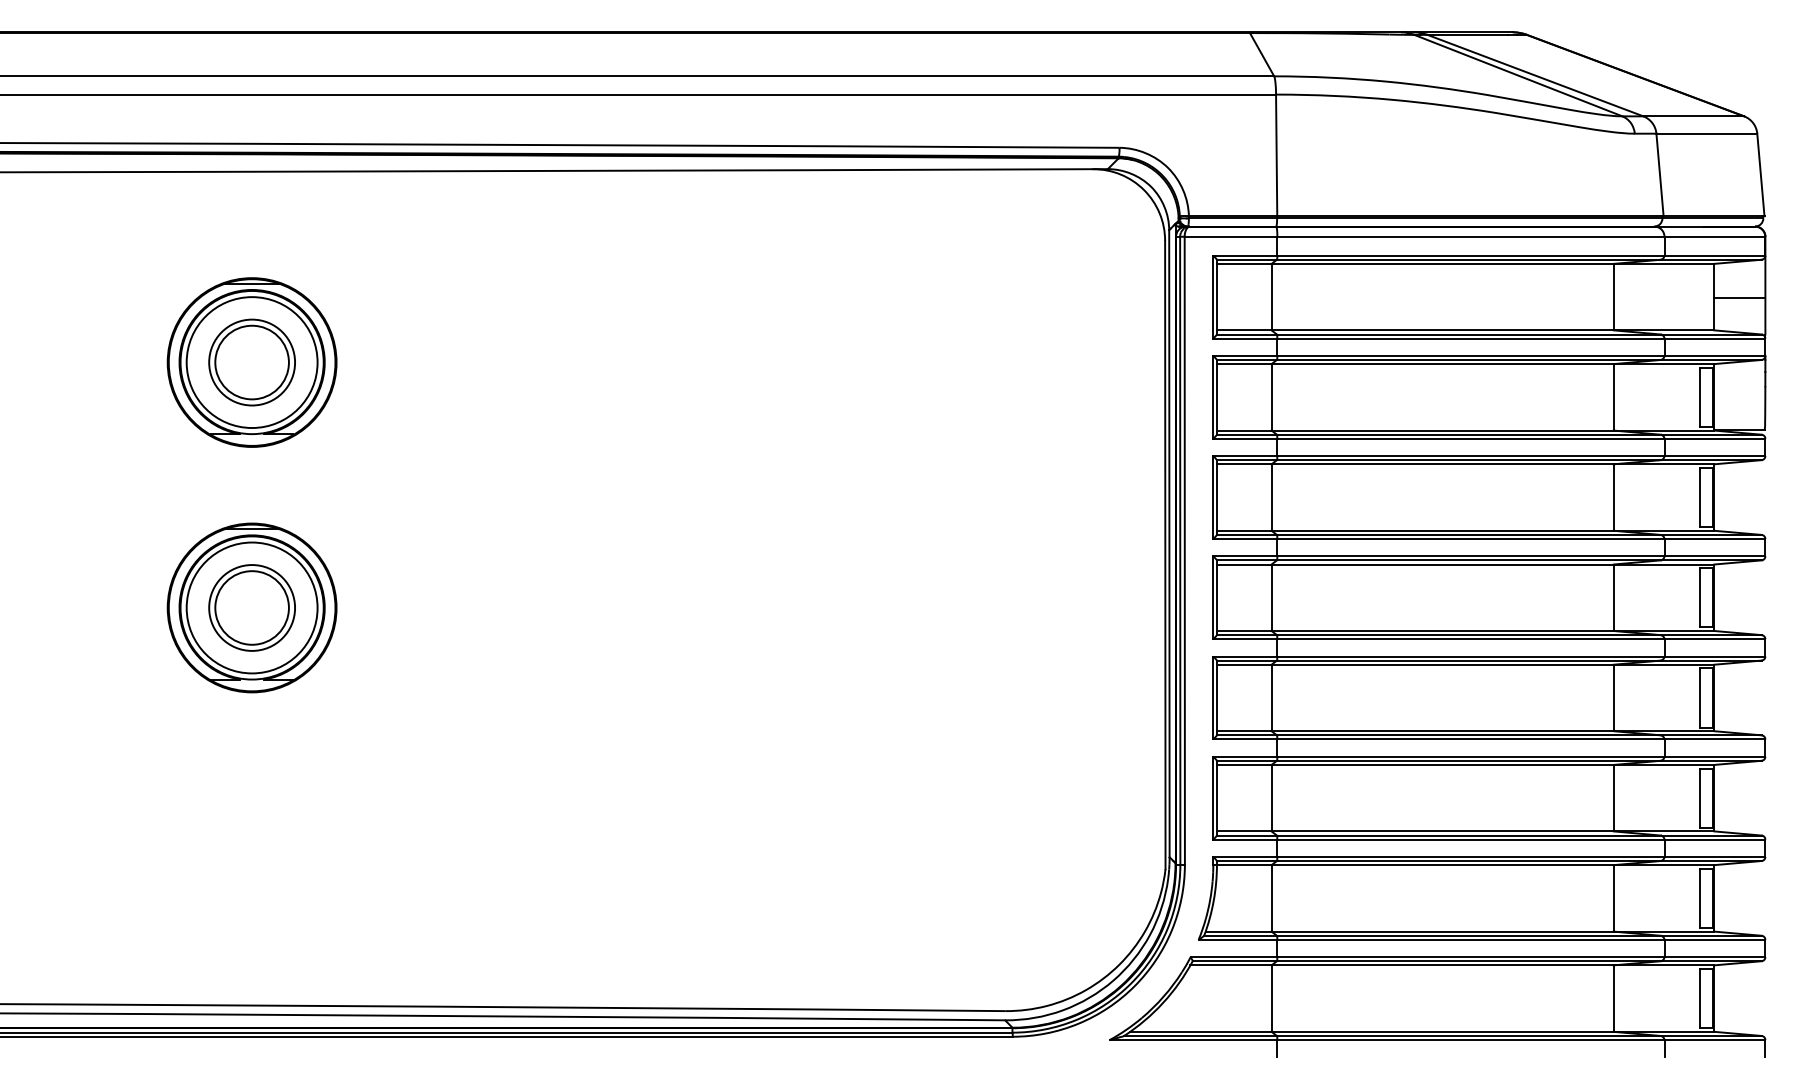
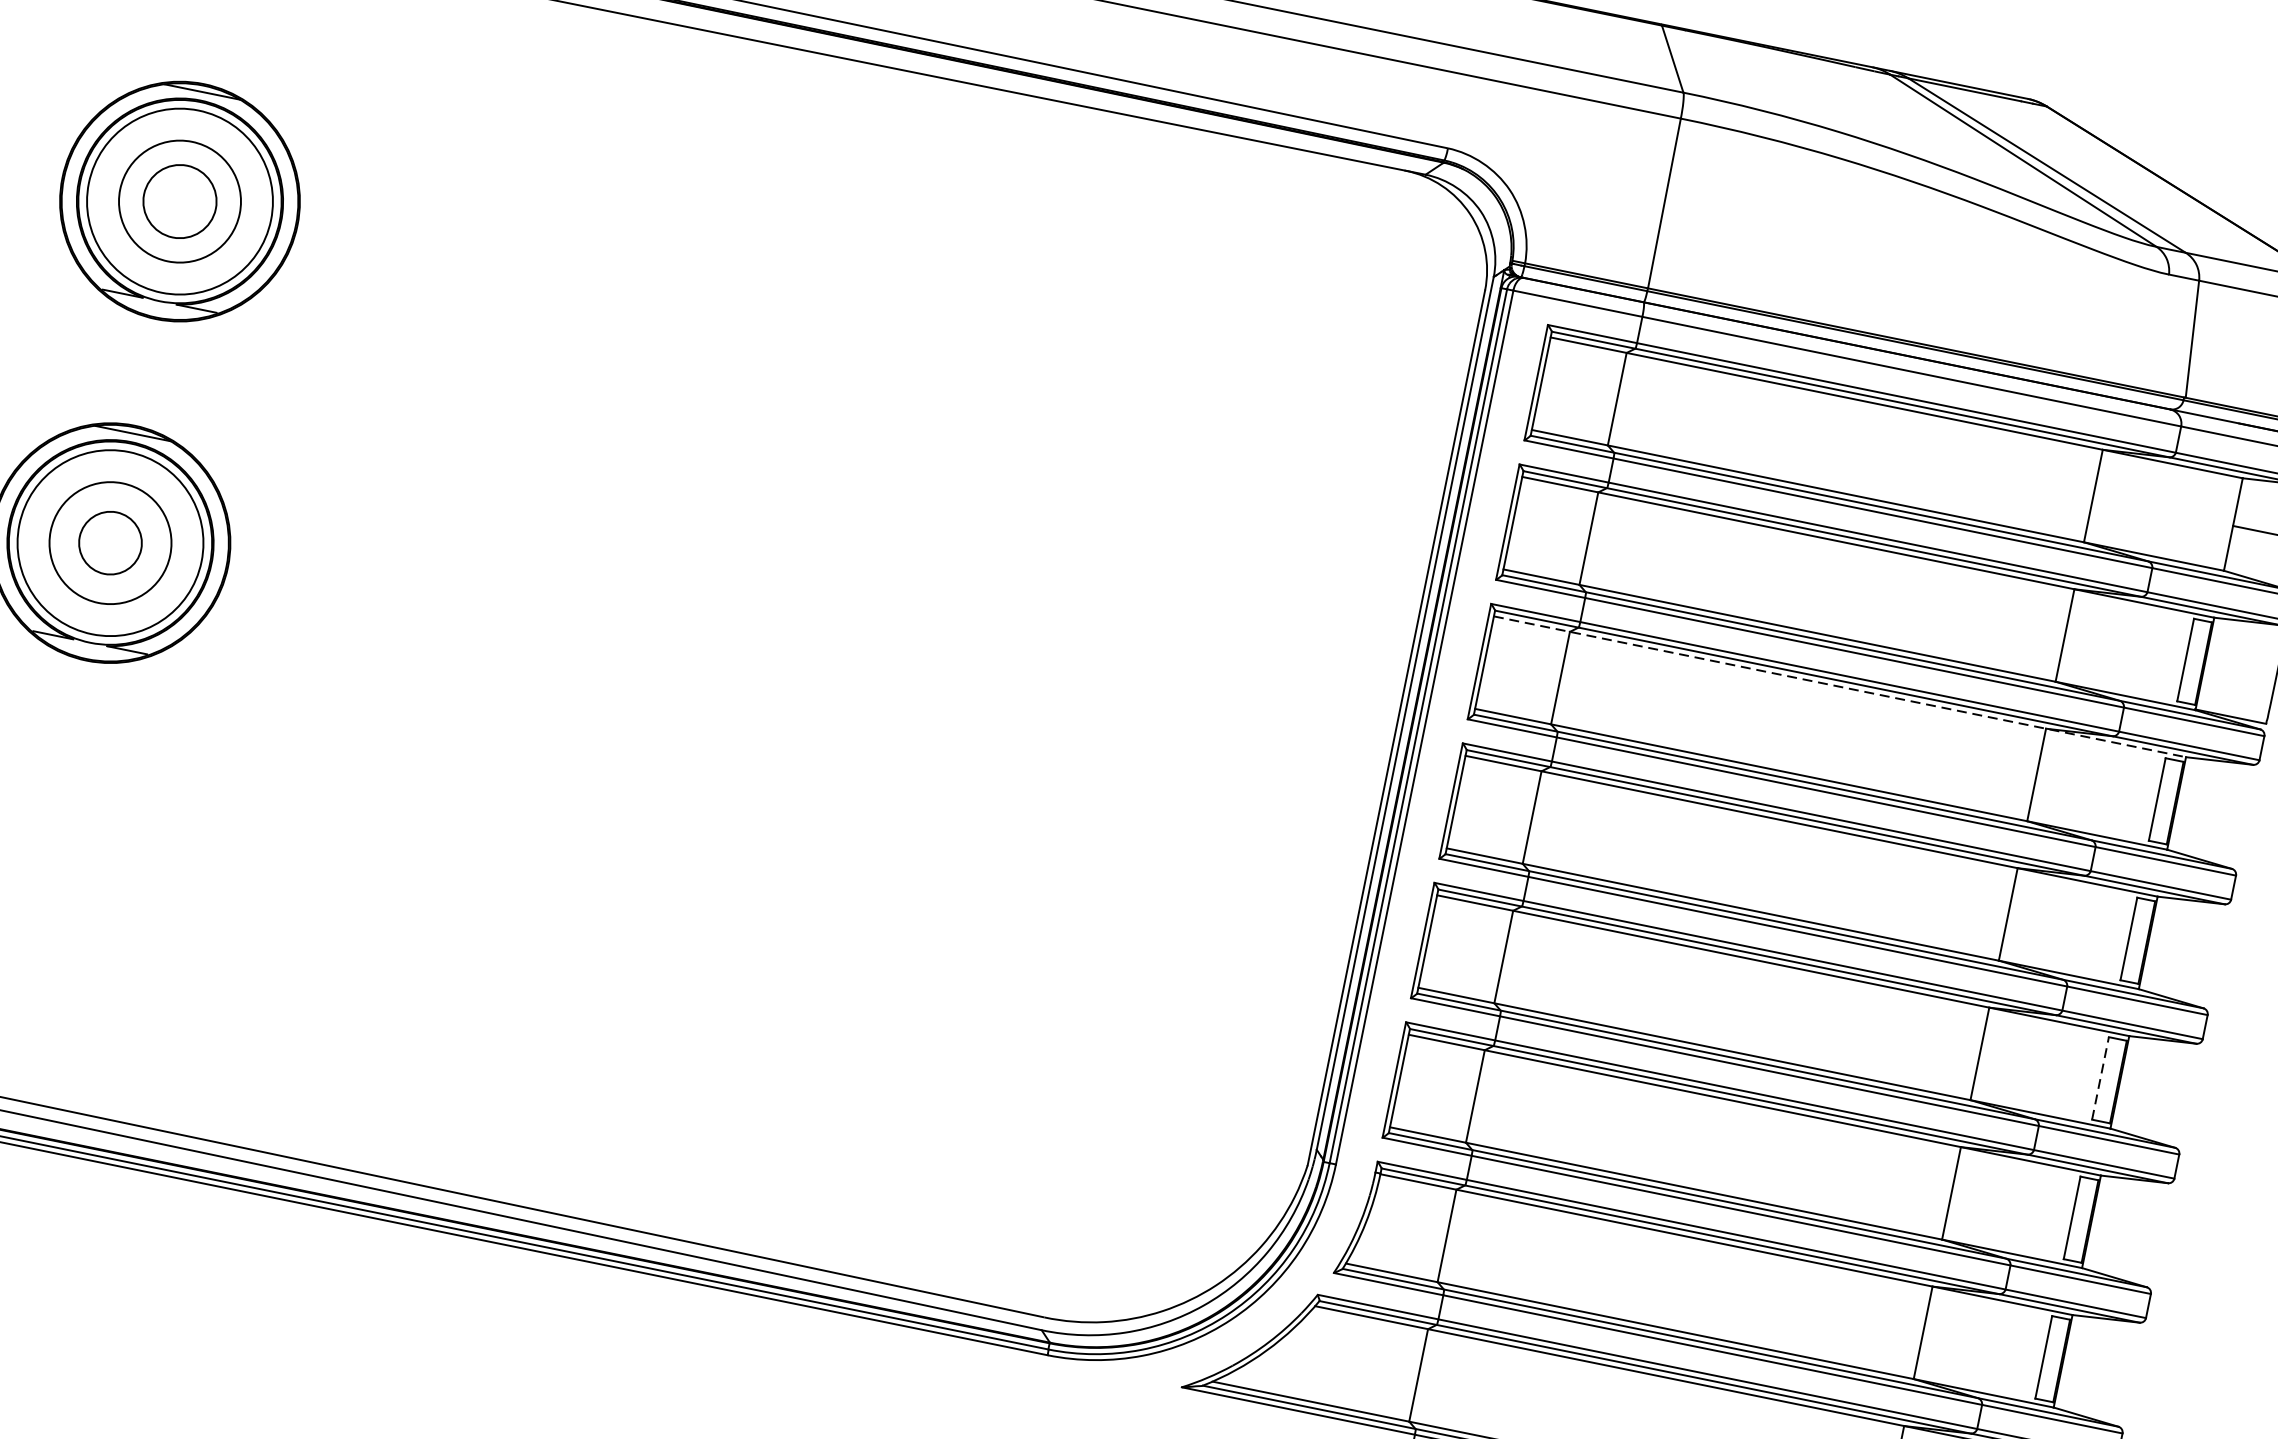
circle: (251, 362) -> (179, 201), size x0.7
line: (1465, 464) -> (1839, 687), solid -> dashed
circle: (251, 607) -> (109, 542), size x0.6
line: (1700, 697) -> (2100, 1077), solid -> dashed

